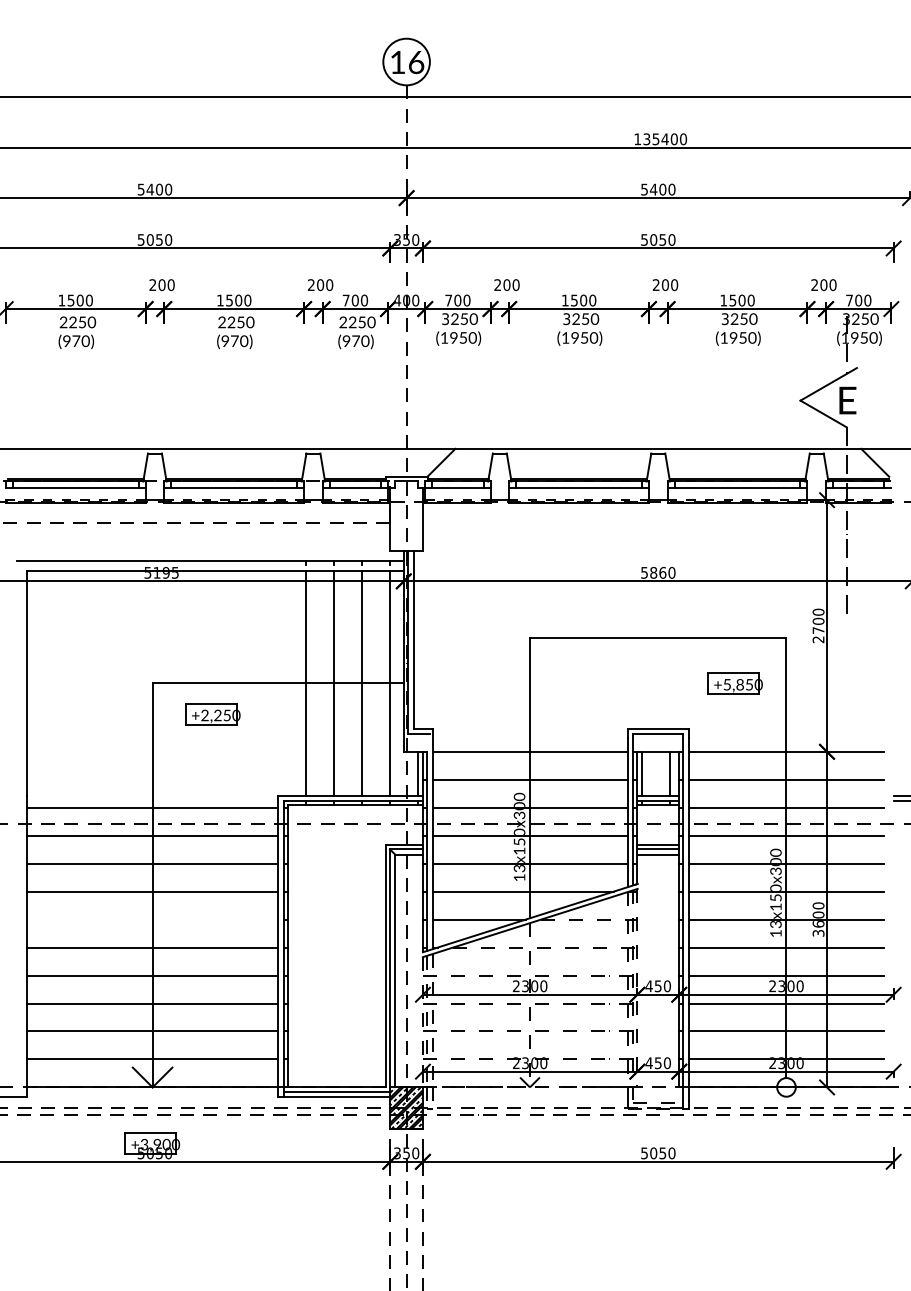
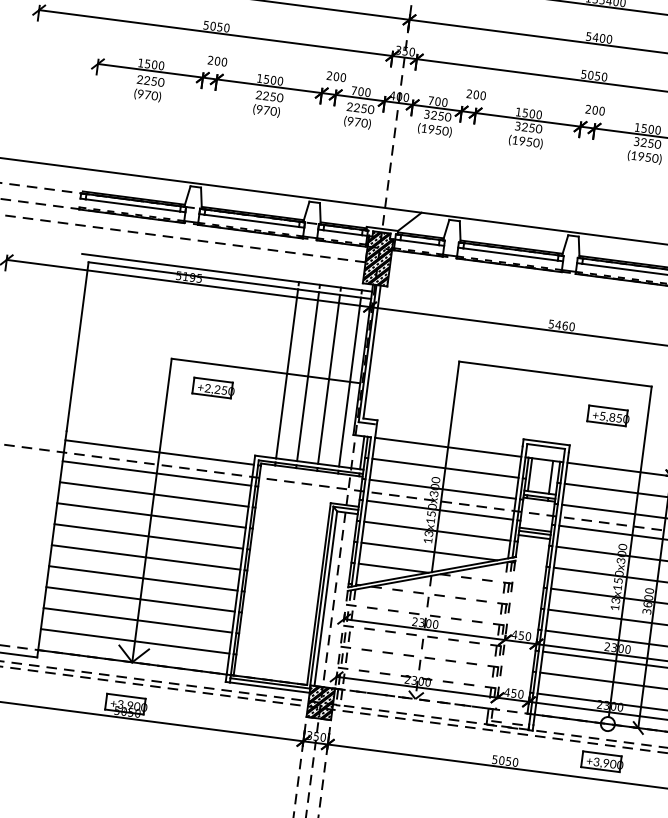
hatch: (406, 516) -> (378, 258), added
text: (653, 572) -> (558, 324), 5860 -> 5460
line: (152, 919) -> (148, 536), added
part: (785, 1137) -> (602, 761), added

